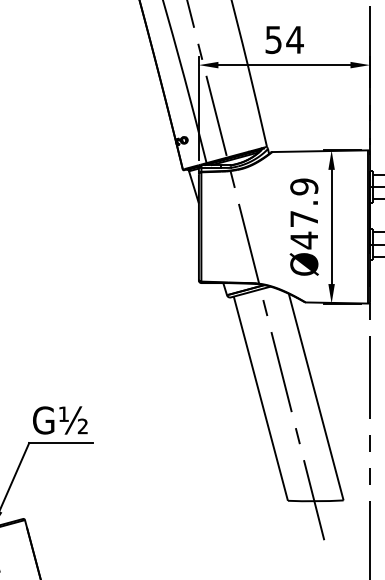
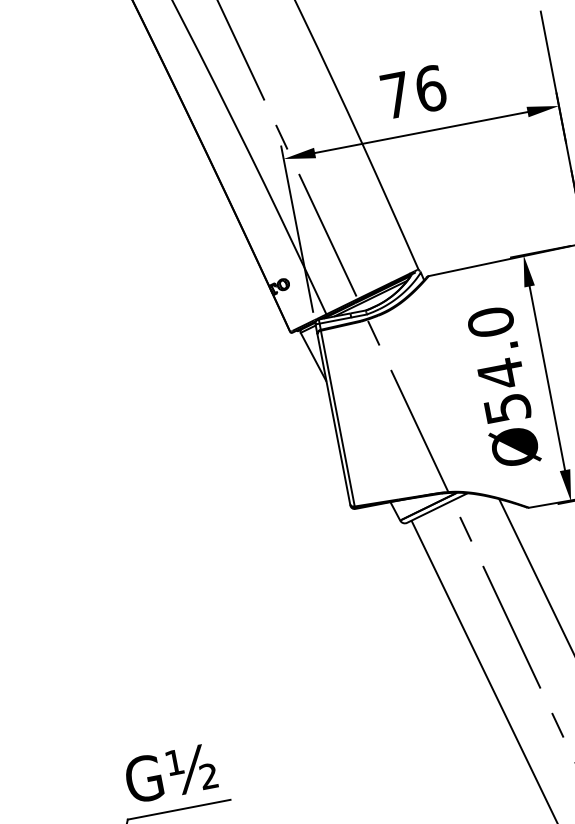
text: (284, 39) -> (413, 91), 54 -> 76
text: (304, 213) -> (499, 365), Ø47.9 -> Ø54.0

